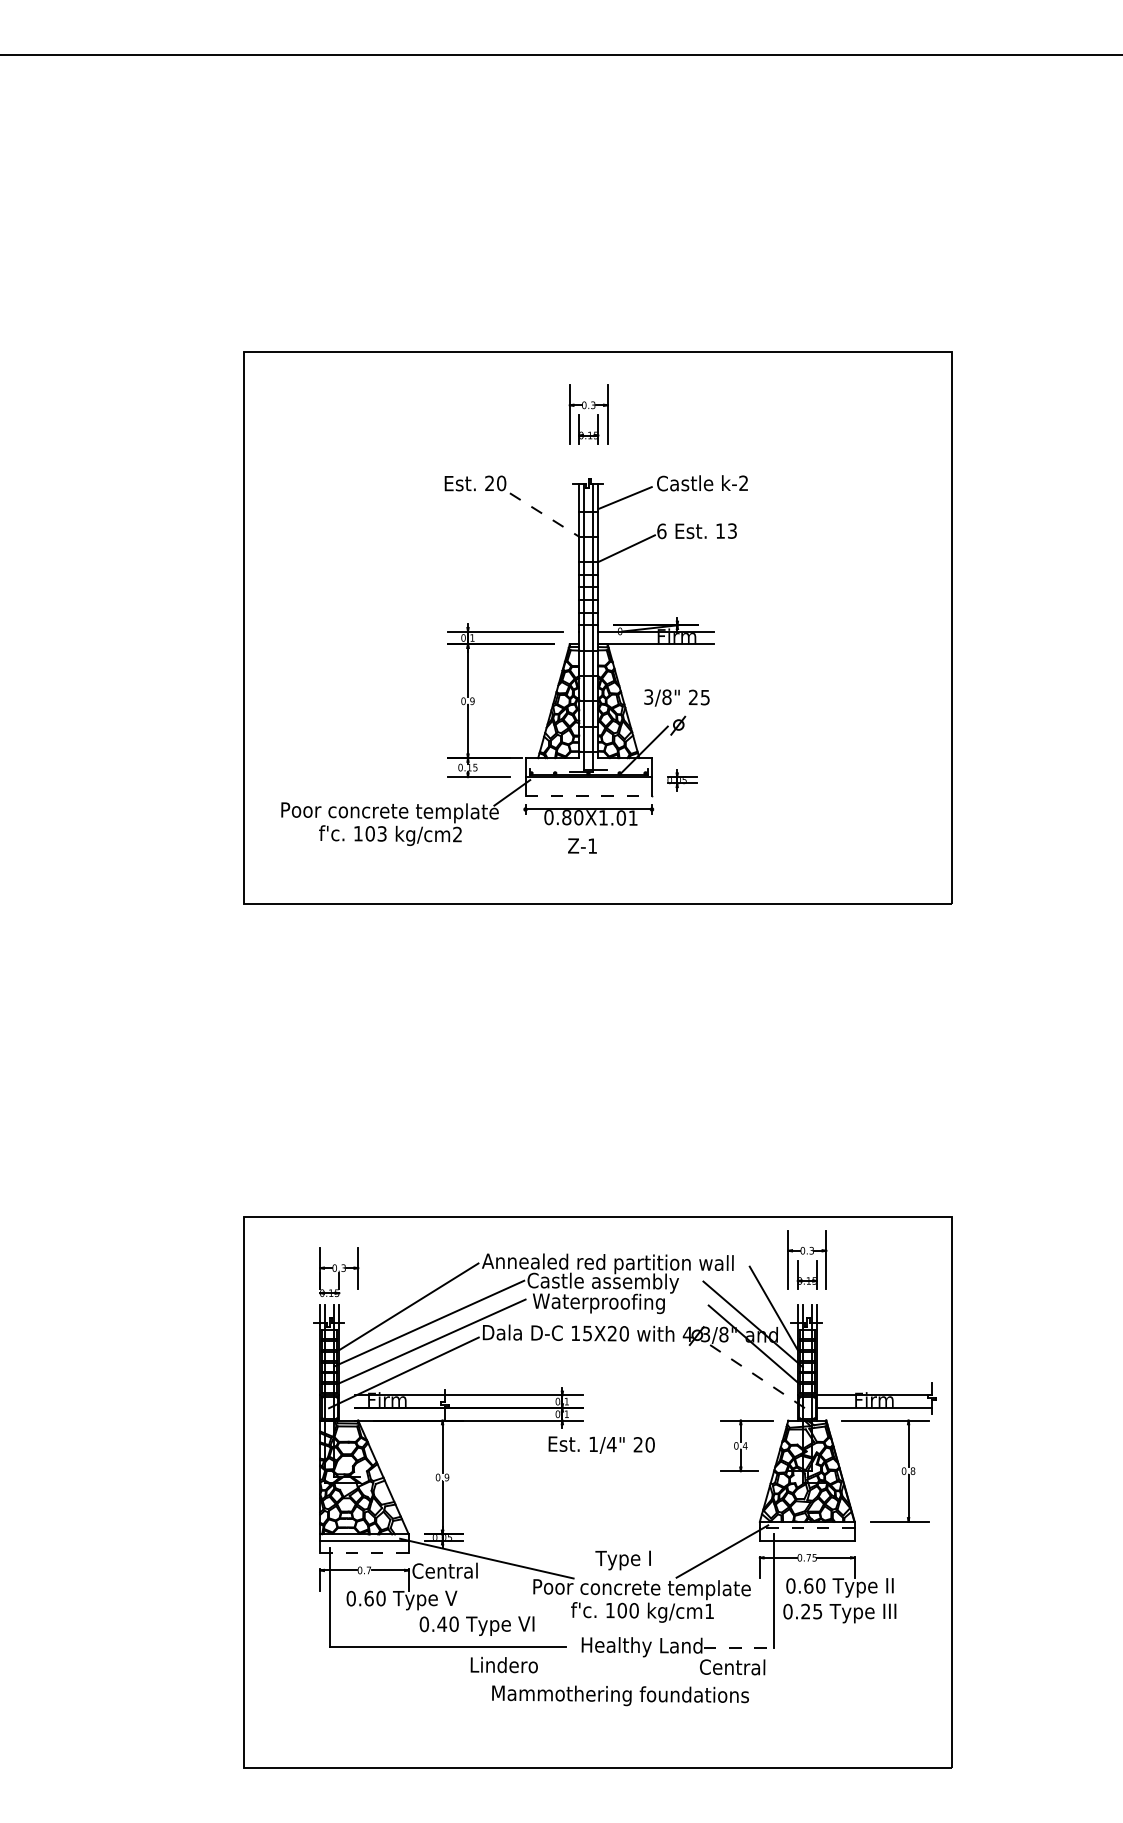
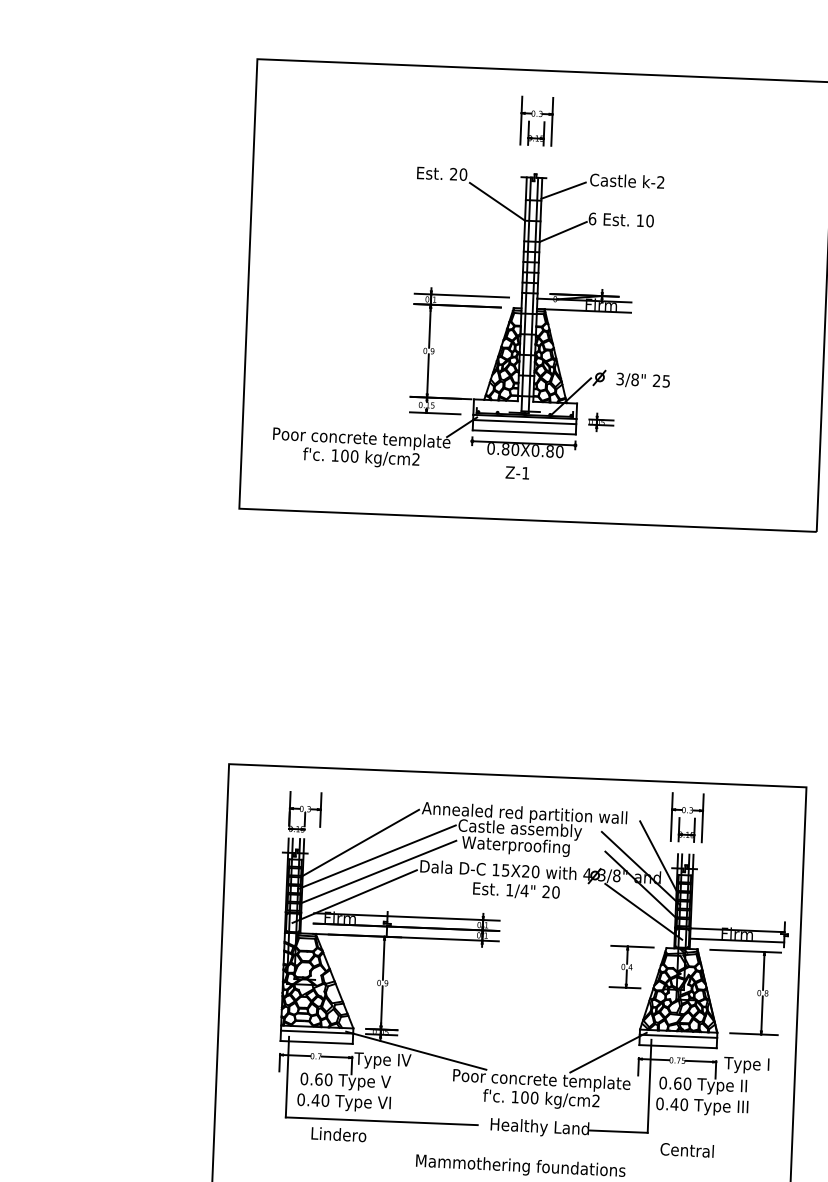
line: (544, 515) -> (497, 202), dashed -> solid
text: (732, 530) -> (650, 220), 13 -> 10
text: (676, 697) -> (642, 380), moved
line: (588, 783) -> (524, 422), added
line: (589, 796) -> (524, 432), dashed -> solid
text: (617, 817) -> (547, 450), 0.80X1.01 -> 0.80X0.80
text: (381, 833) -> (354, 456), 103 -> 100
line: (759, 1377) -> (644, 911), dashed -> solid
text: (601, 1444) -> (516, 890), moved
line: (806, 1528) -> (677, 1036), dashed -> solid
line: (364, 1553) -> (316, 1042), dashed -> solid
text: (622, 1560) -> (746, 1065), moved
text: (446, 1572) -> (382, 1060), Central -> Type IV
text: (709, 1610) -> (596, 1100), kg/cm1 -> kg/cm2
text: (811, 1611) -> (679, 1104), 0.25 -> 0.40
text: (476, 1625) -> (343, 1102), moved
line: (739, 1647) -> (619, 1131), dashed -> solid
text: (503, 1664) -> (338, 1134), moved
text: (732, 1667) -> (687, 1150), moved

